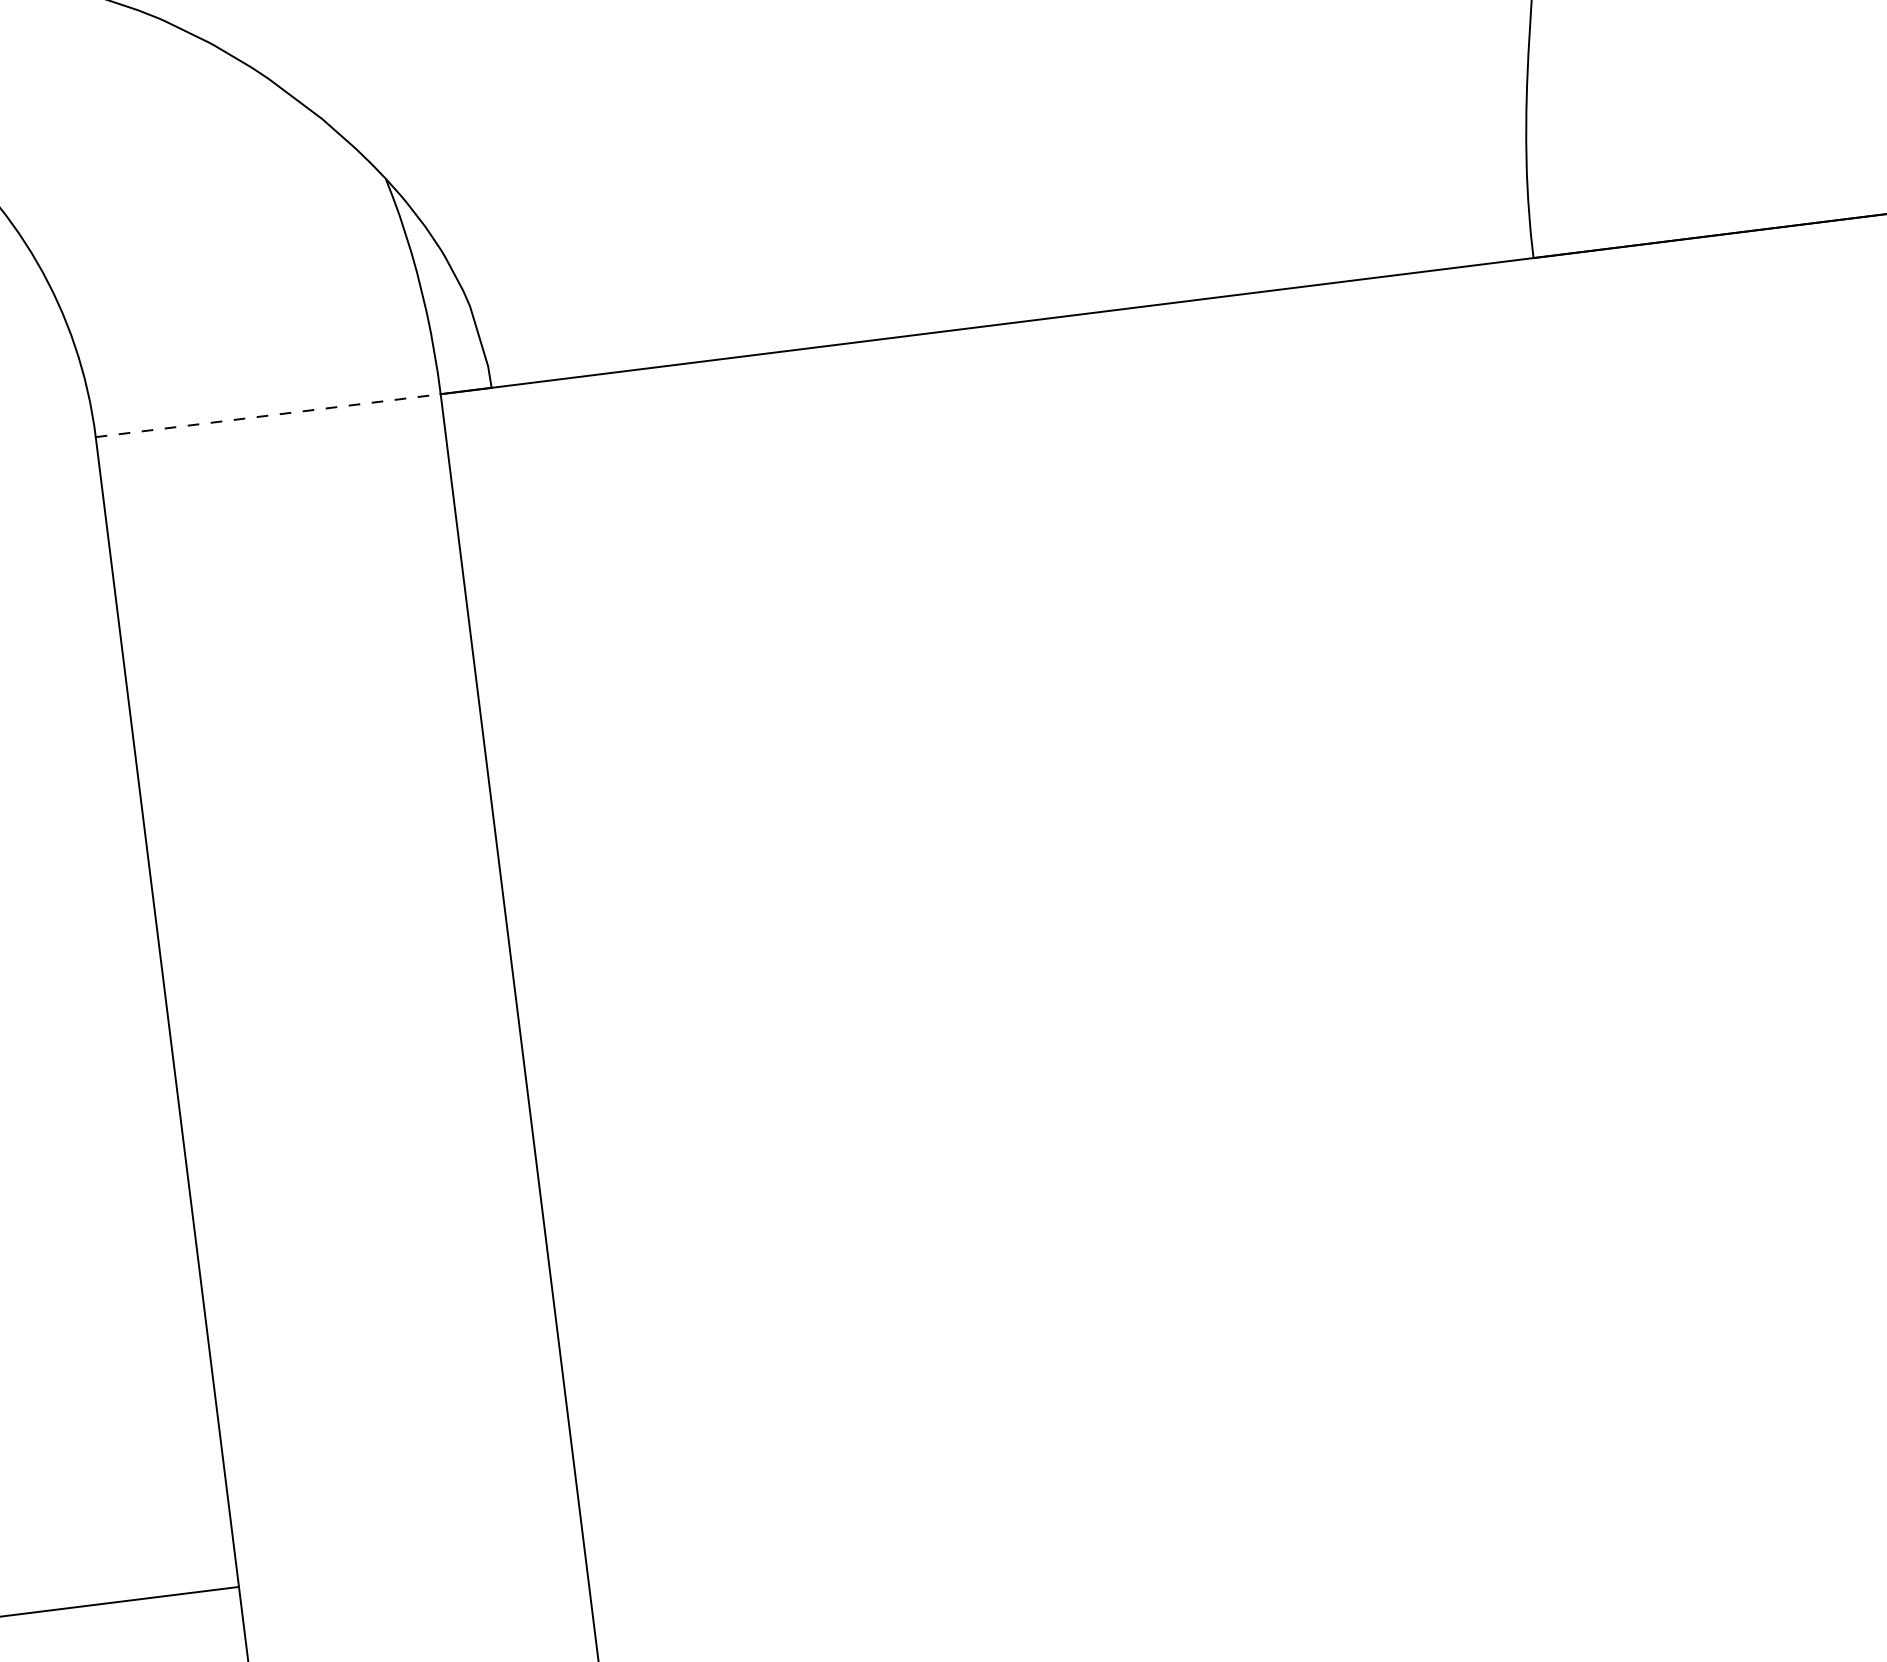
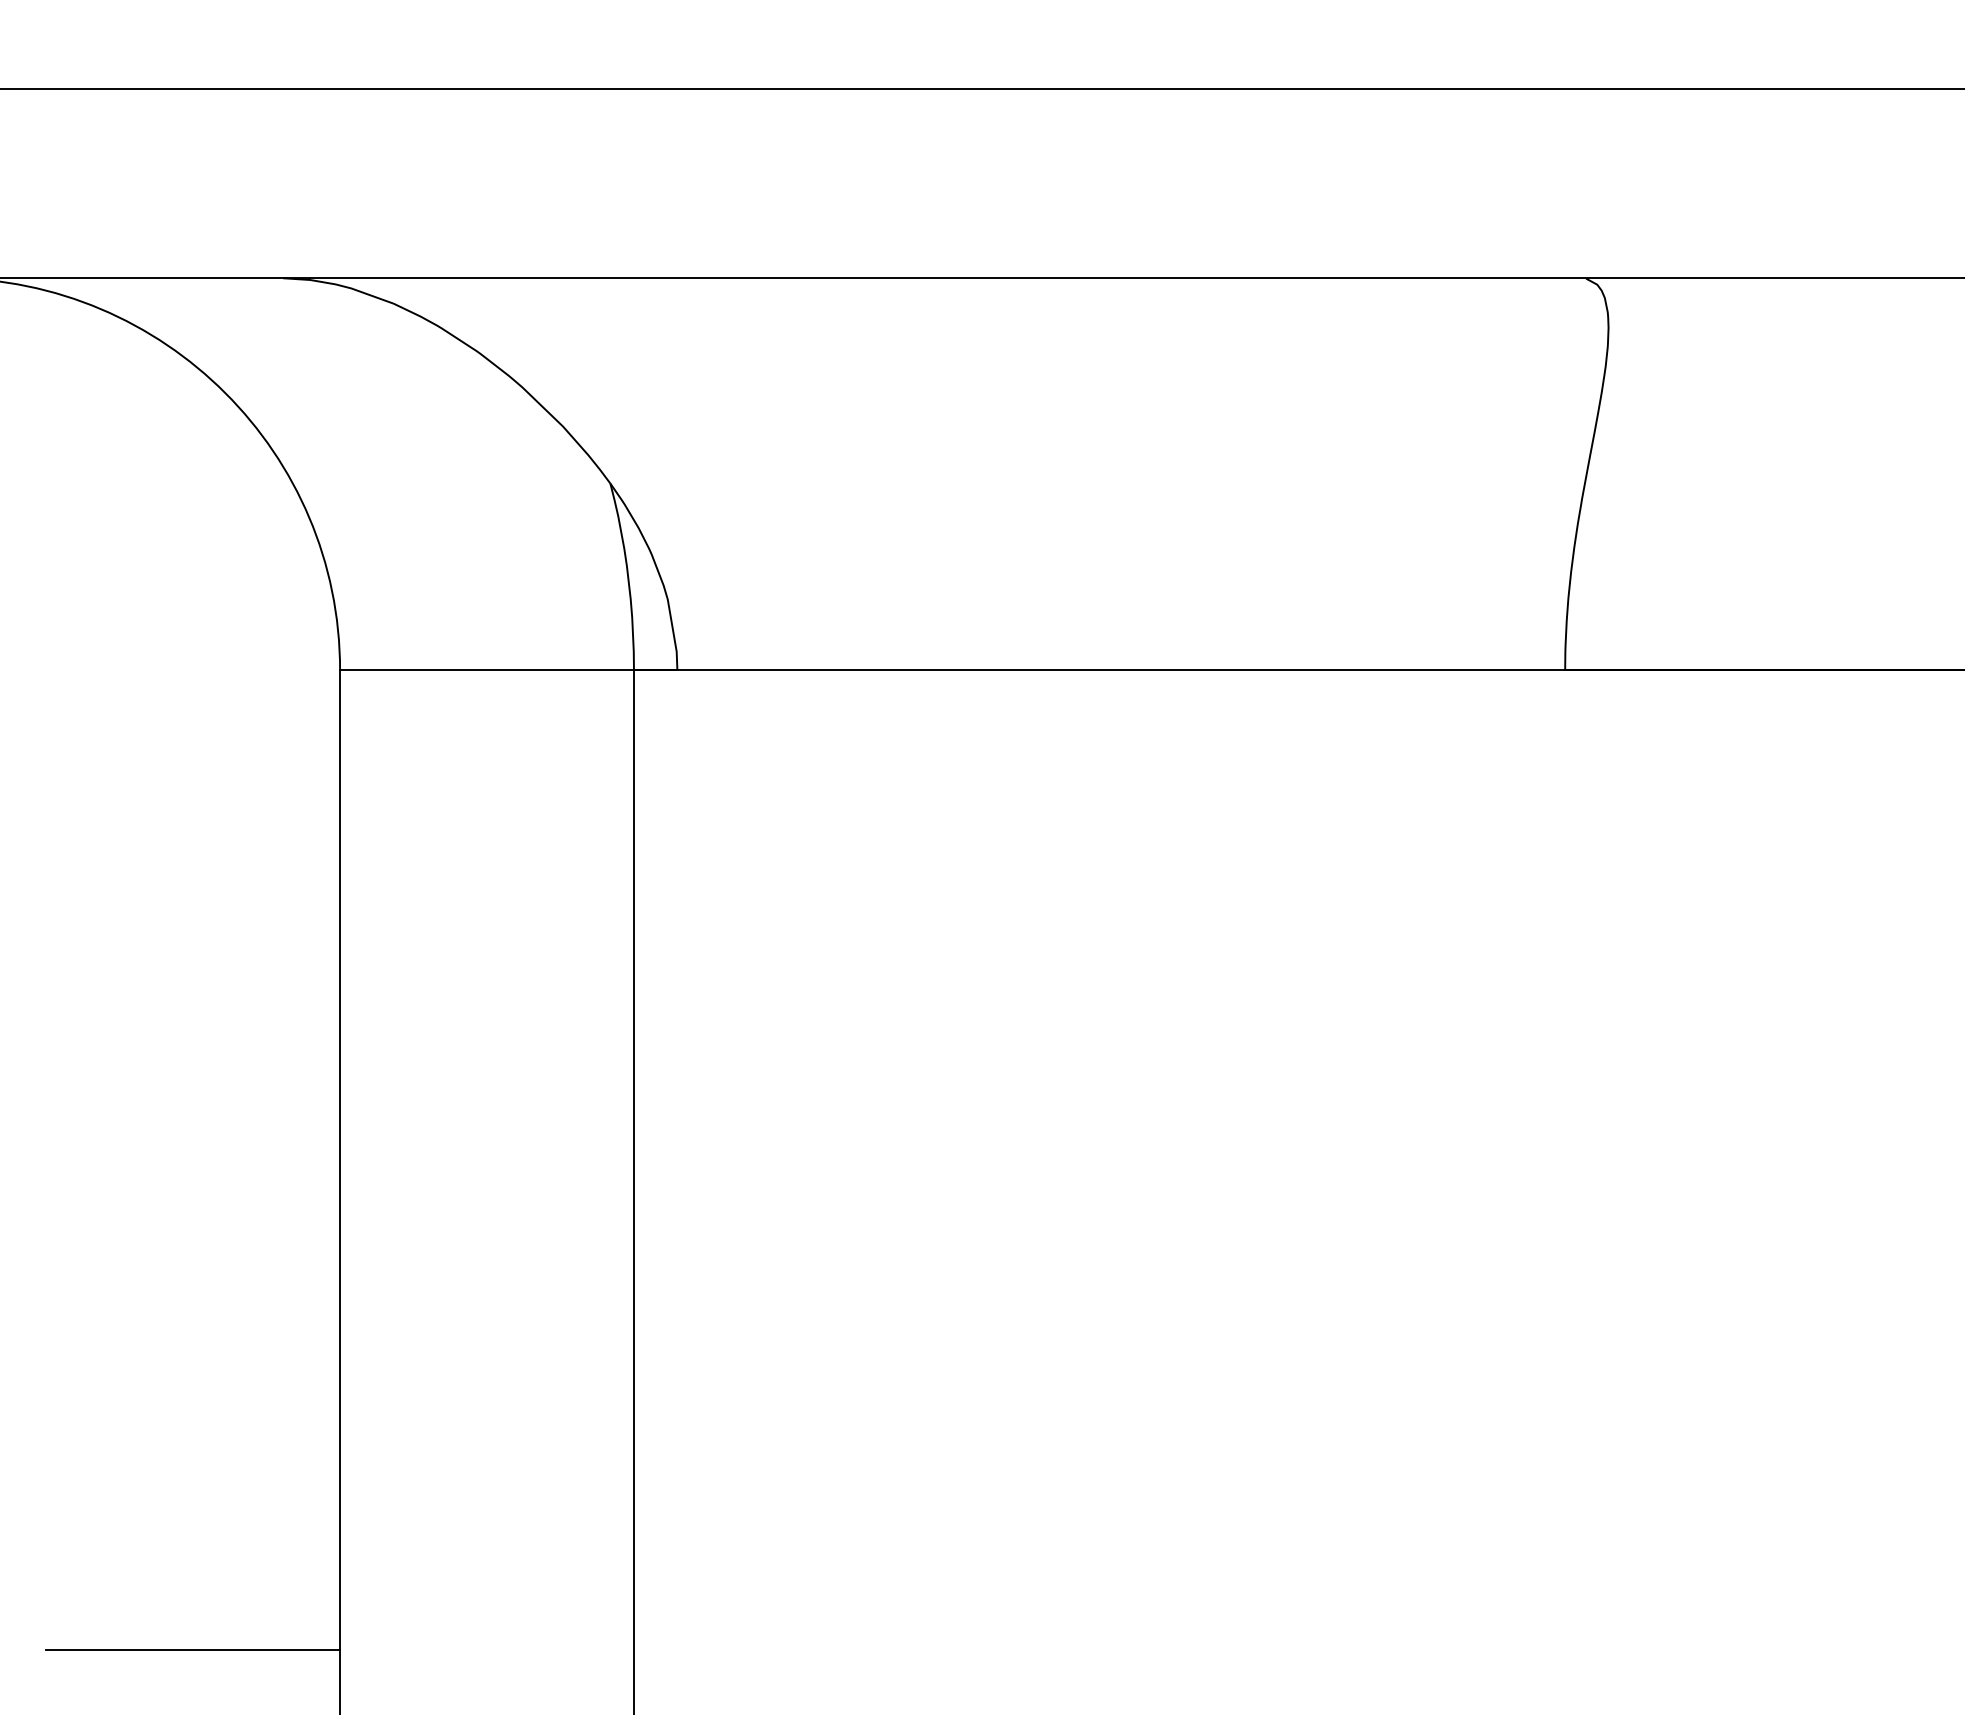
line: (268, 416) -> (487, 670), dashed -> solid

